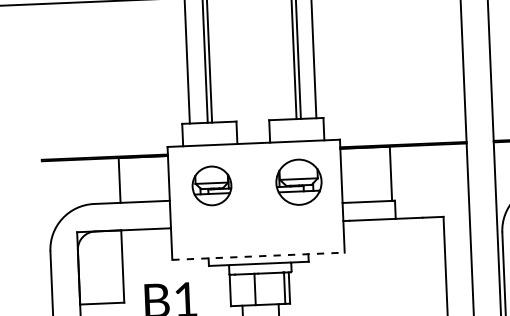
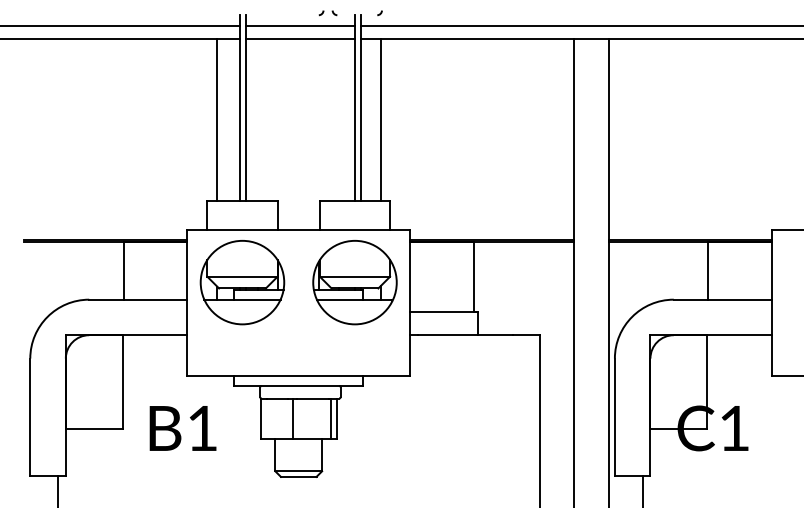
part: (298, 182) -> (354, 282), size x1.43
part: (211, 185) -> (242, 282), size x1.67
line: (259, 256) -> (299, 376), dashed -> solid

